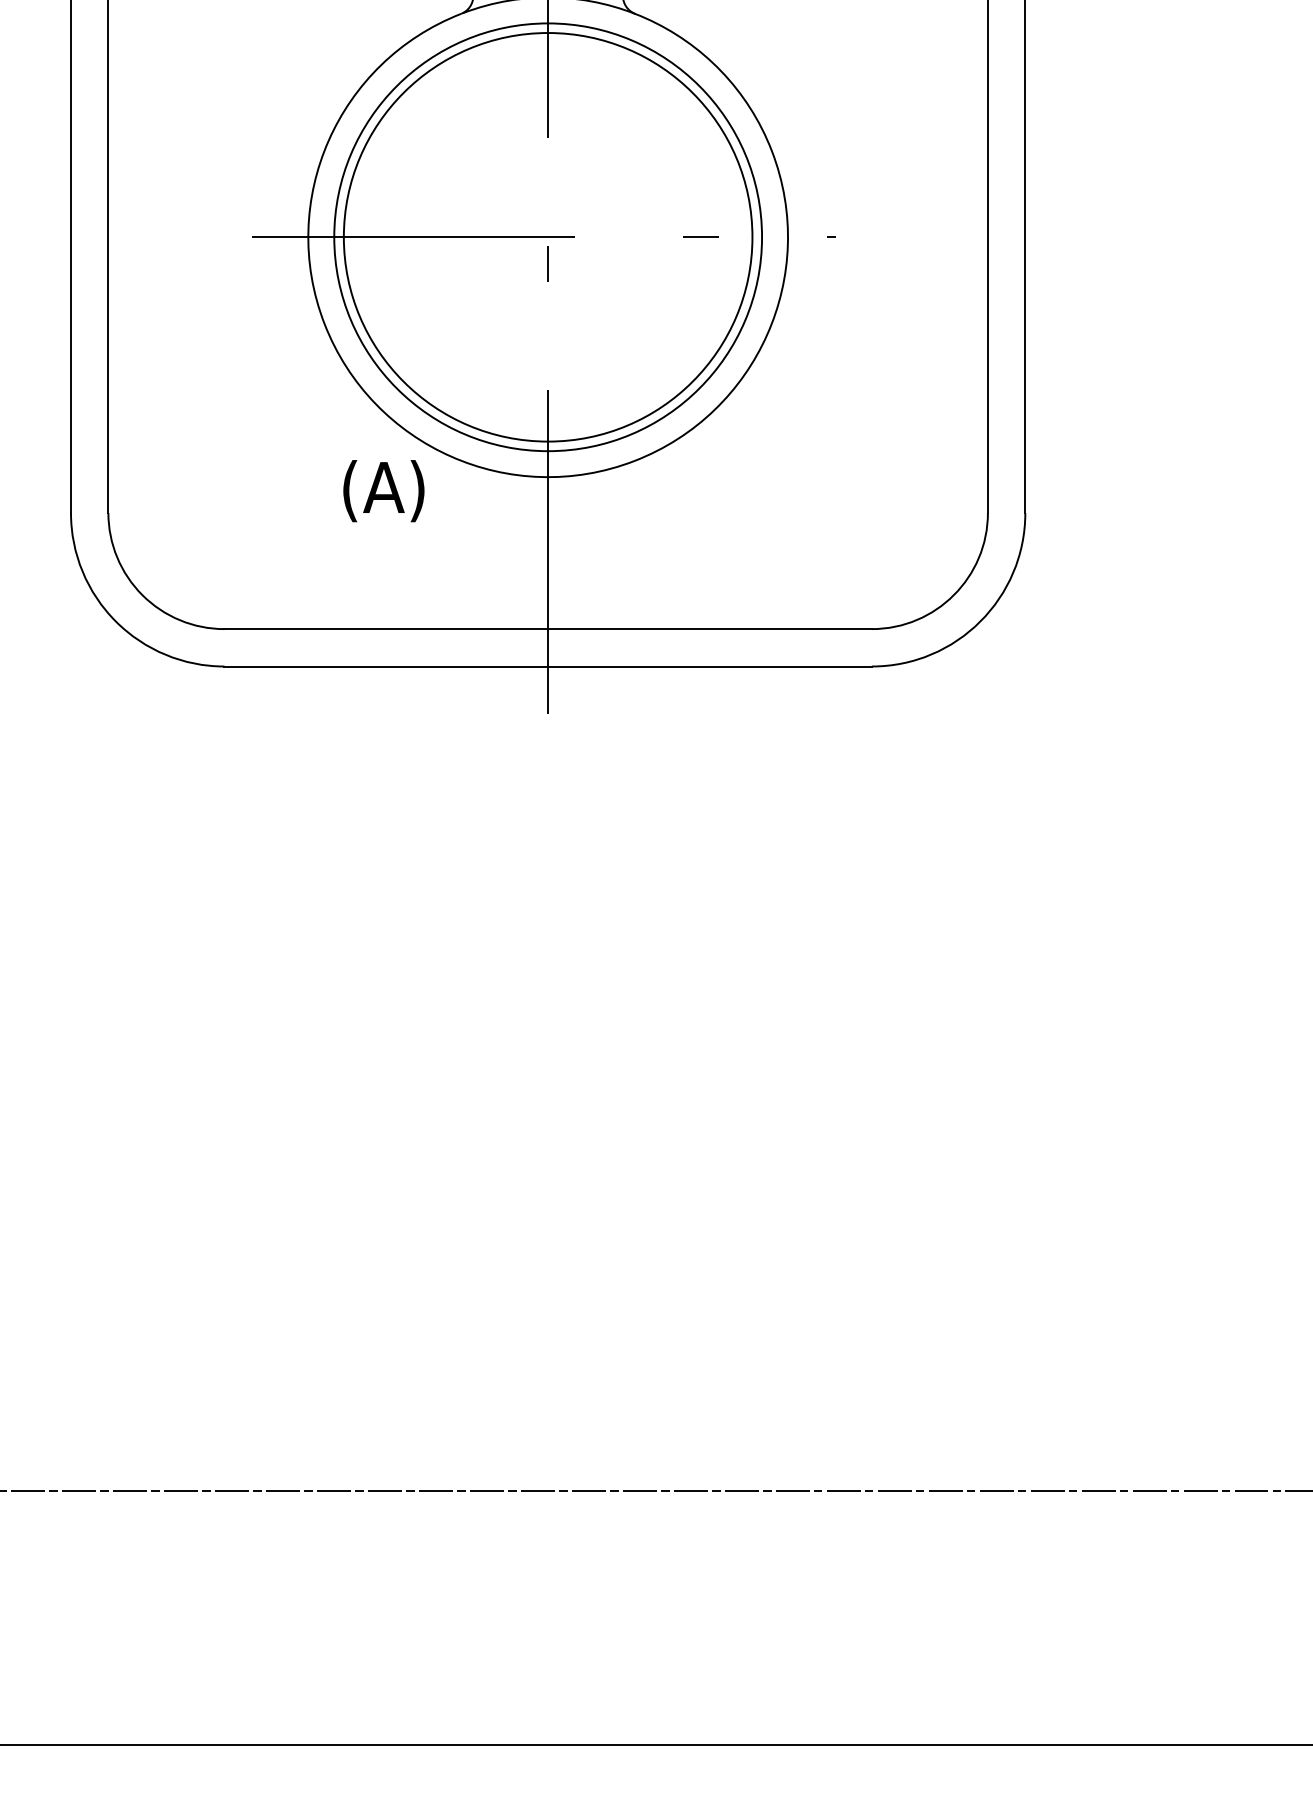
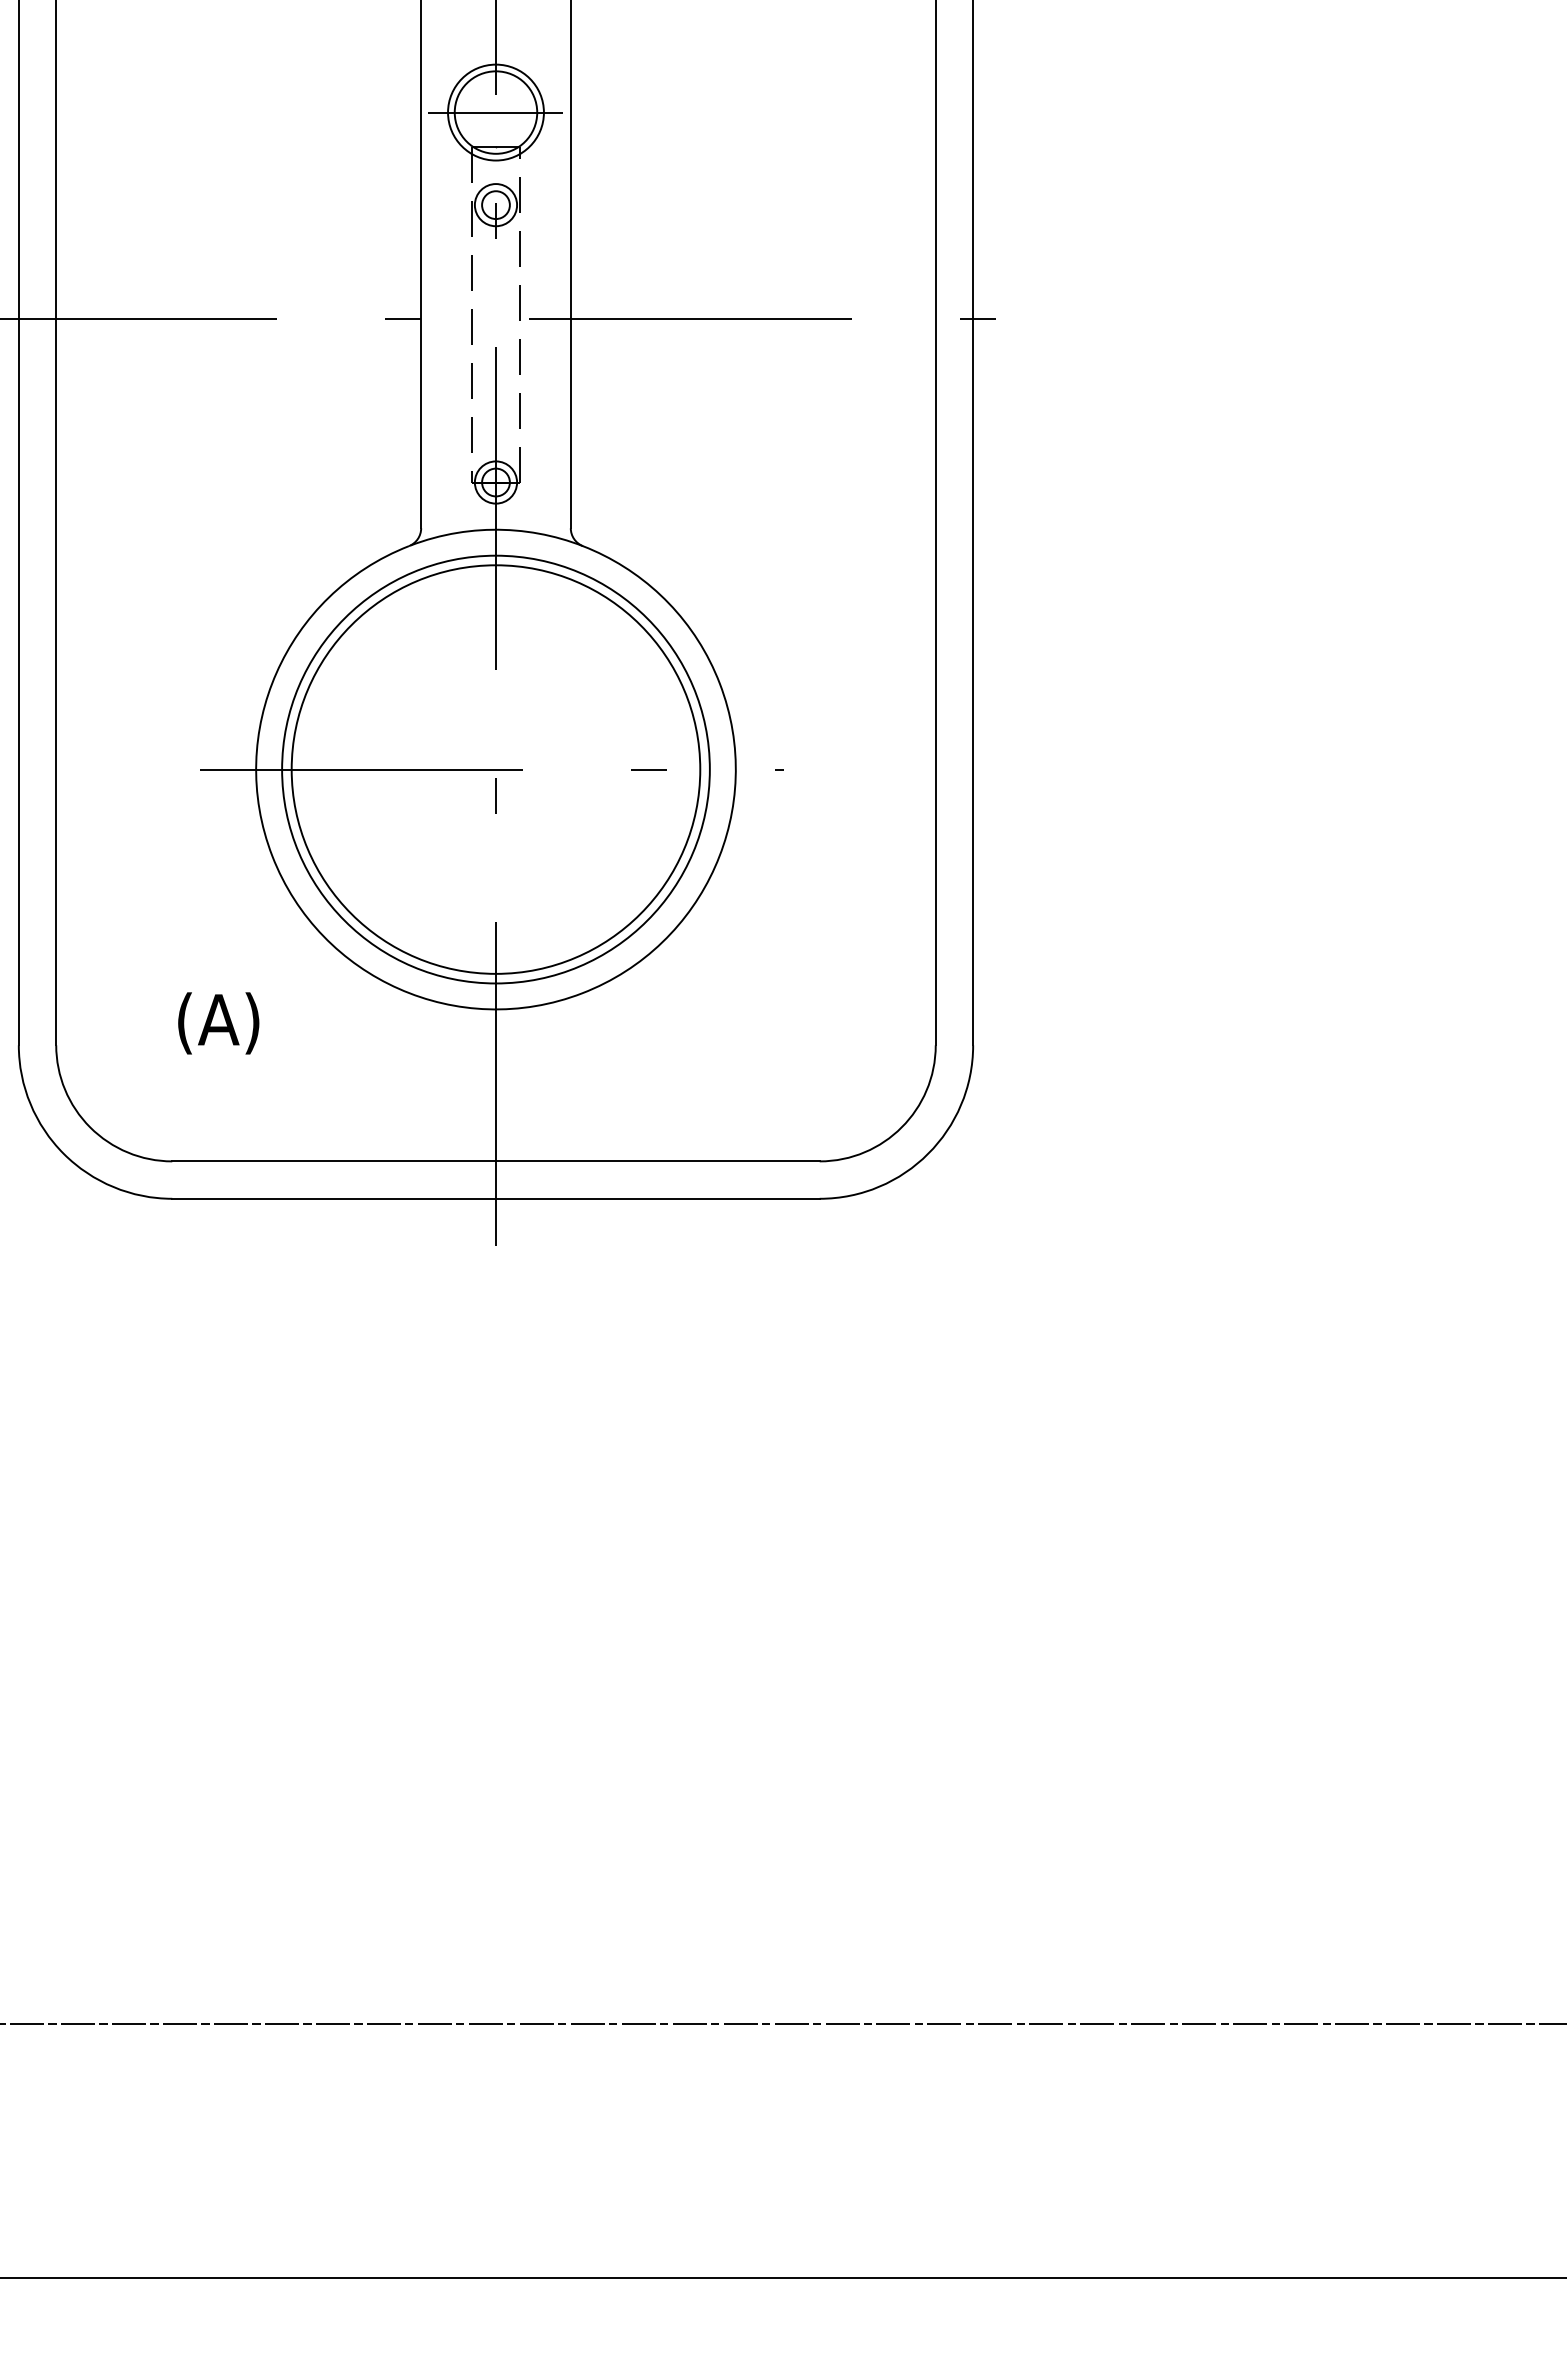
text: (383, 491) -> (218, 1023), moved

